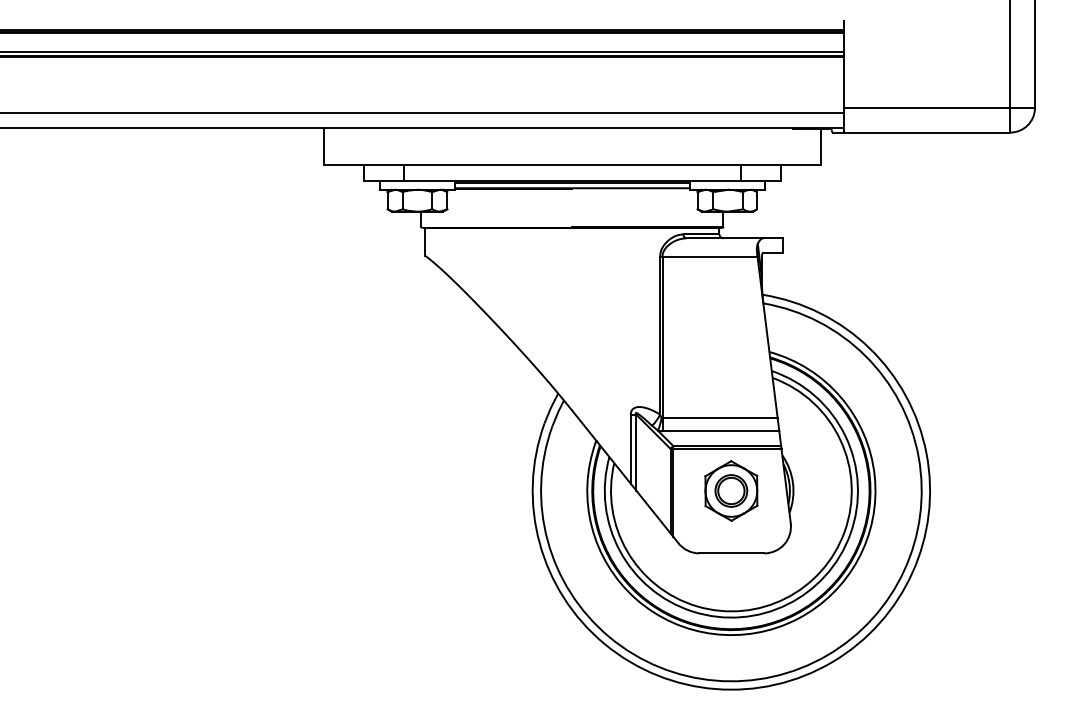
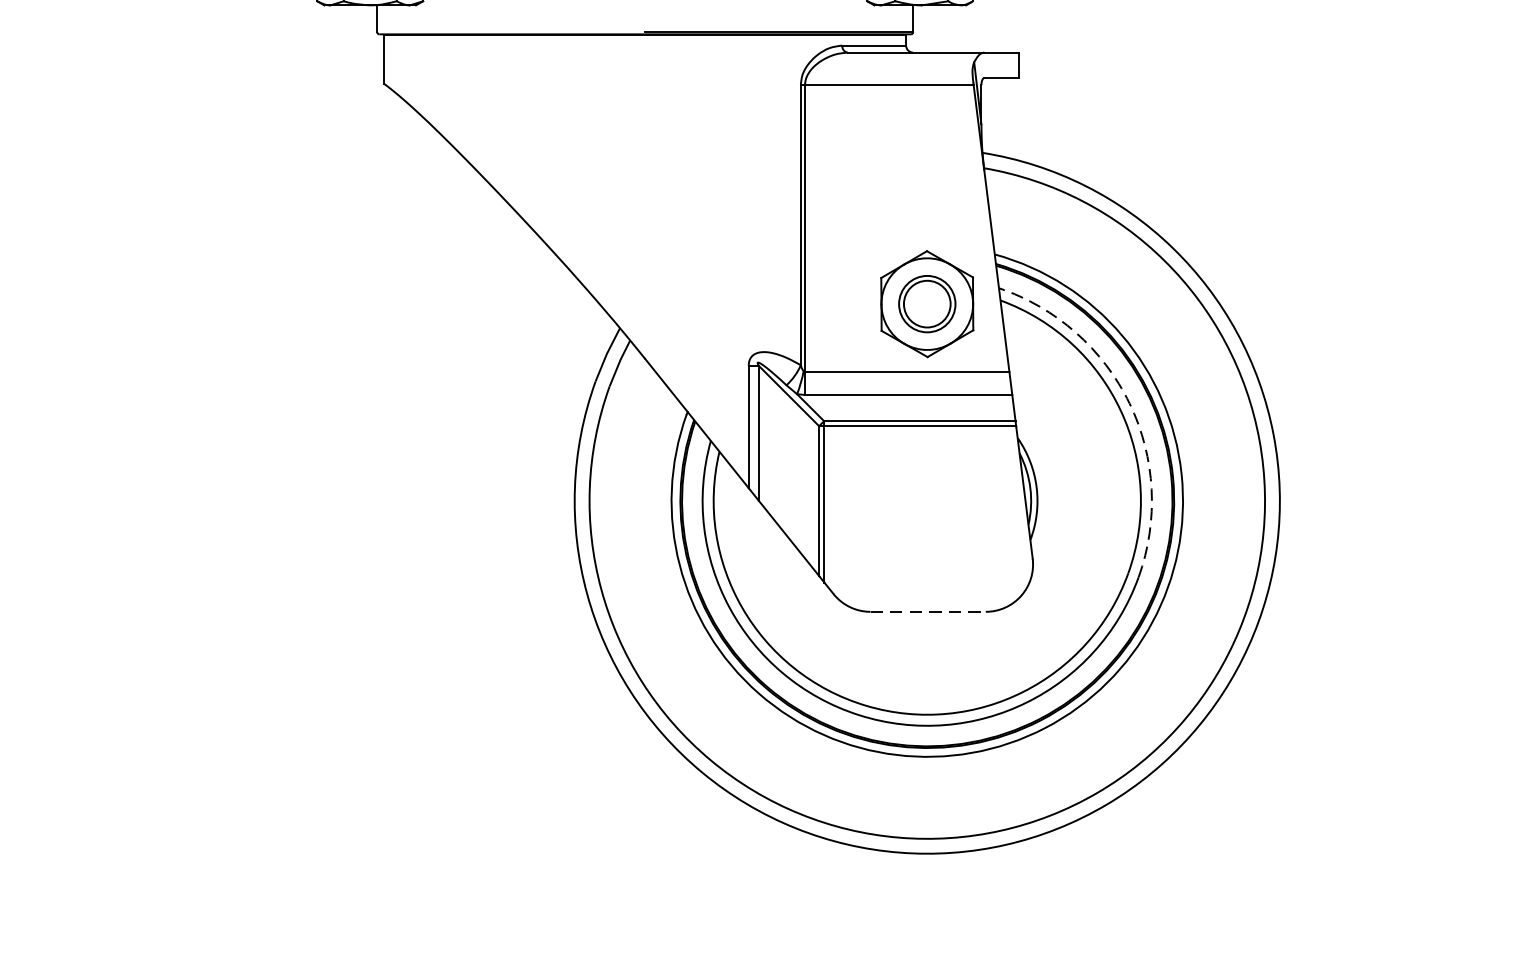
arc: (845, 435) -> (1129, 402), solid -> dashed
part: (731, 490) -> (927, 303), moved
line: (732, 553) -> (929, 612), solid -> dashed

